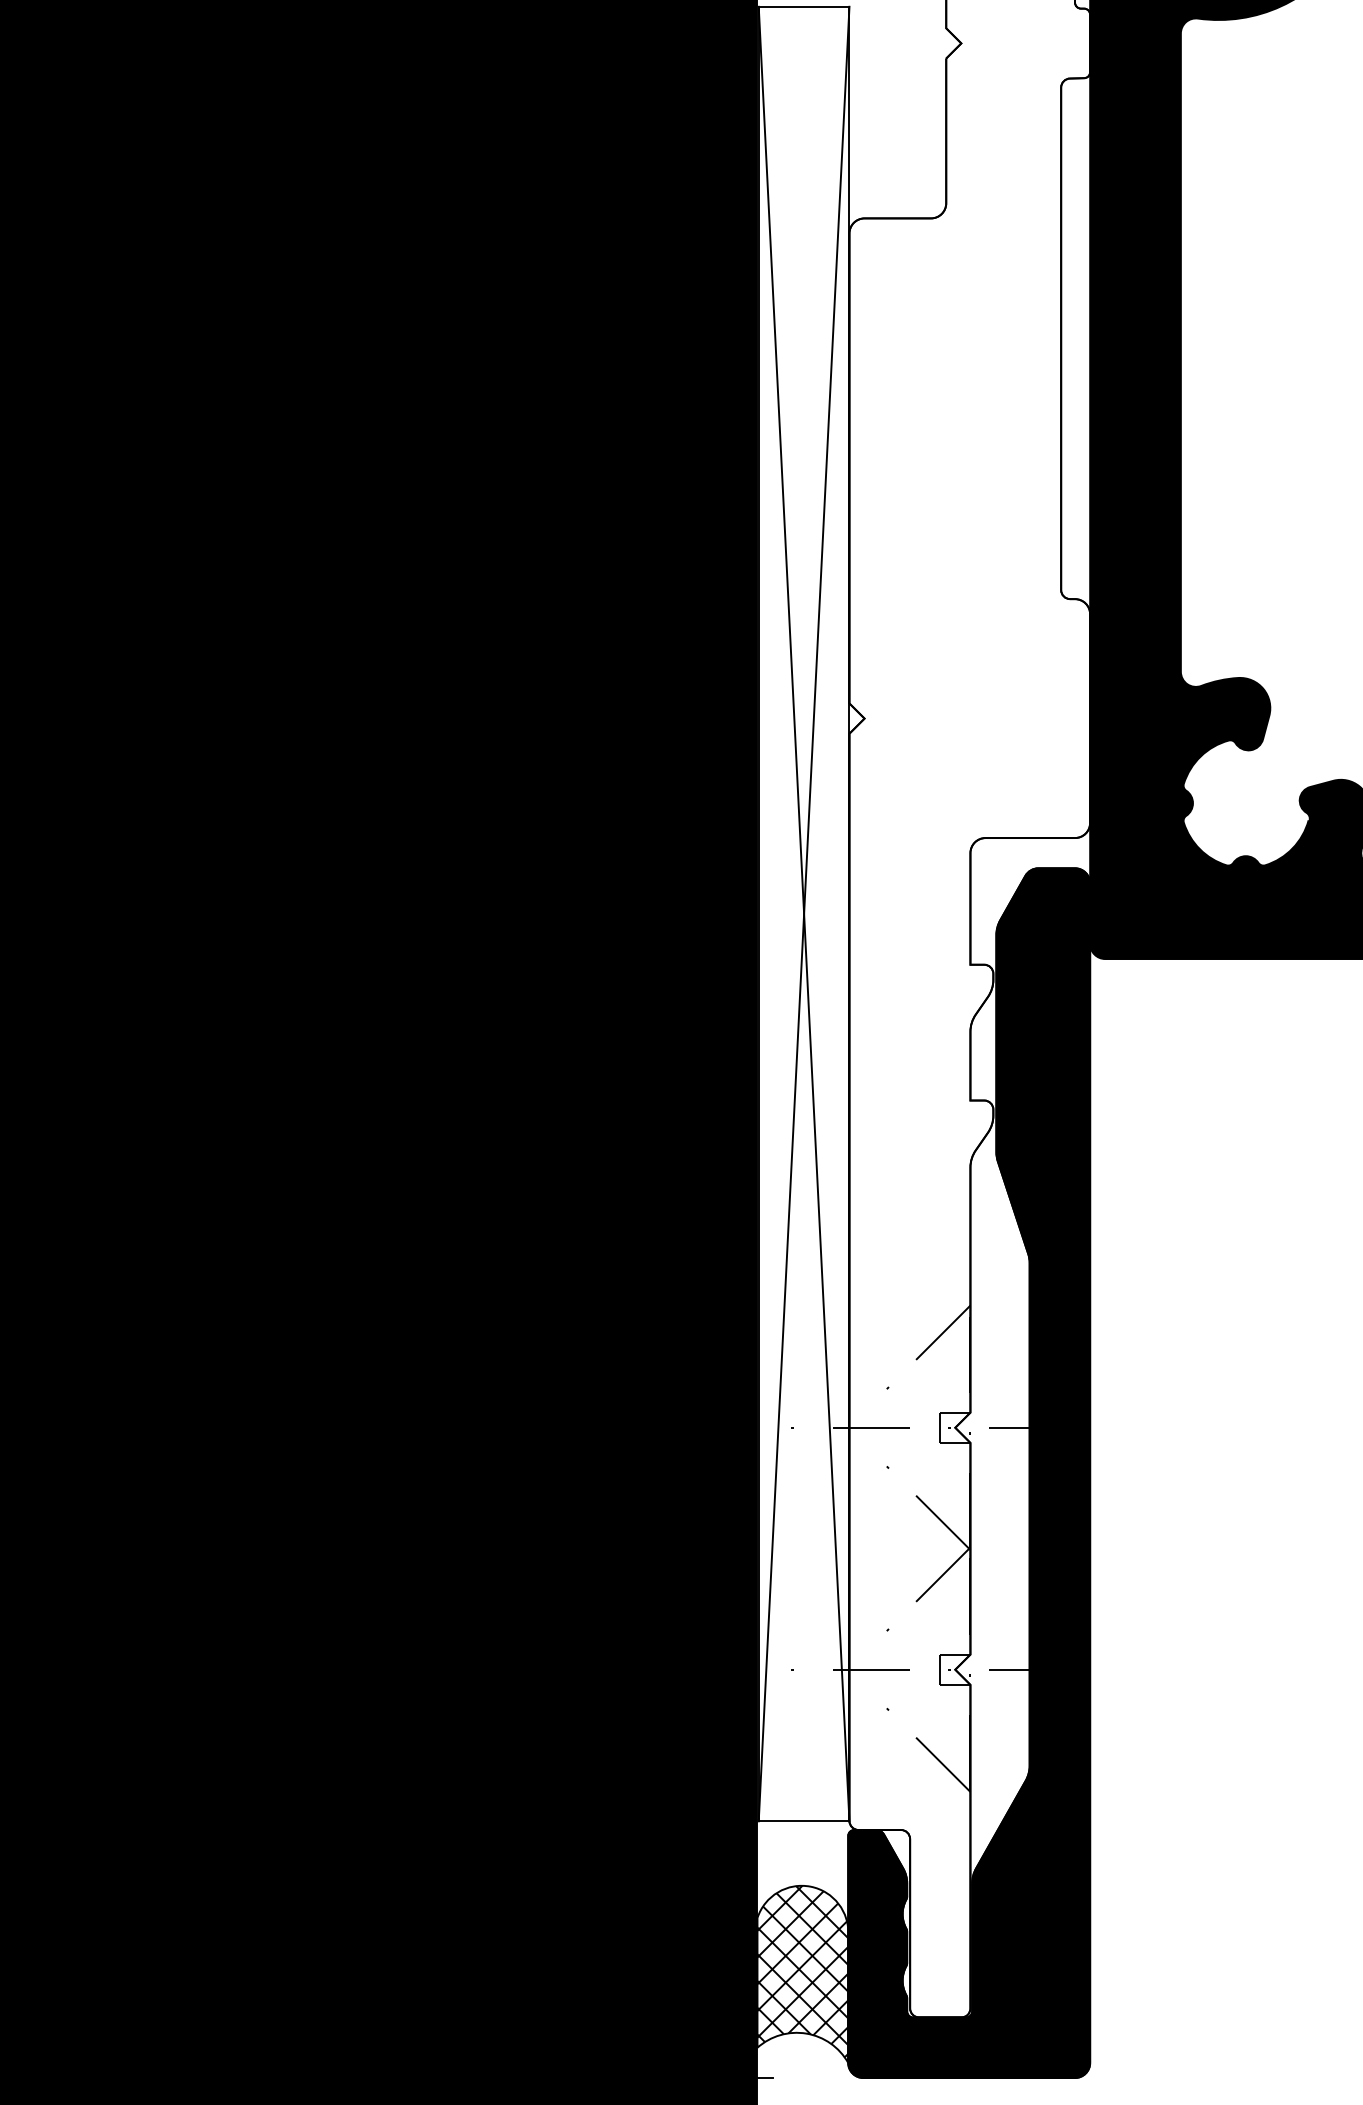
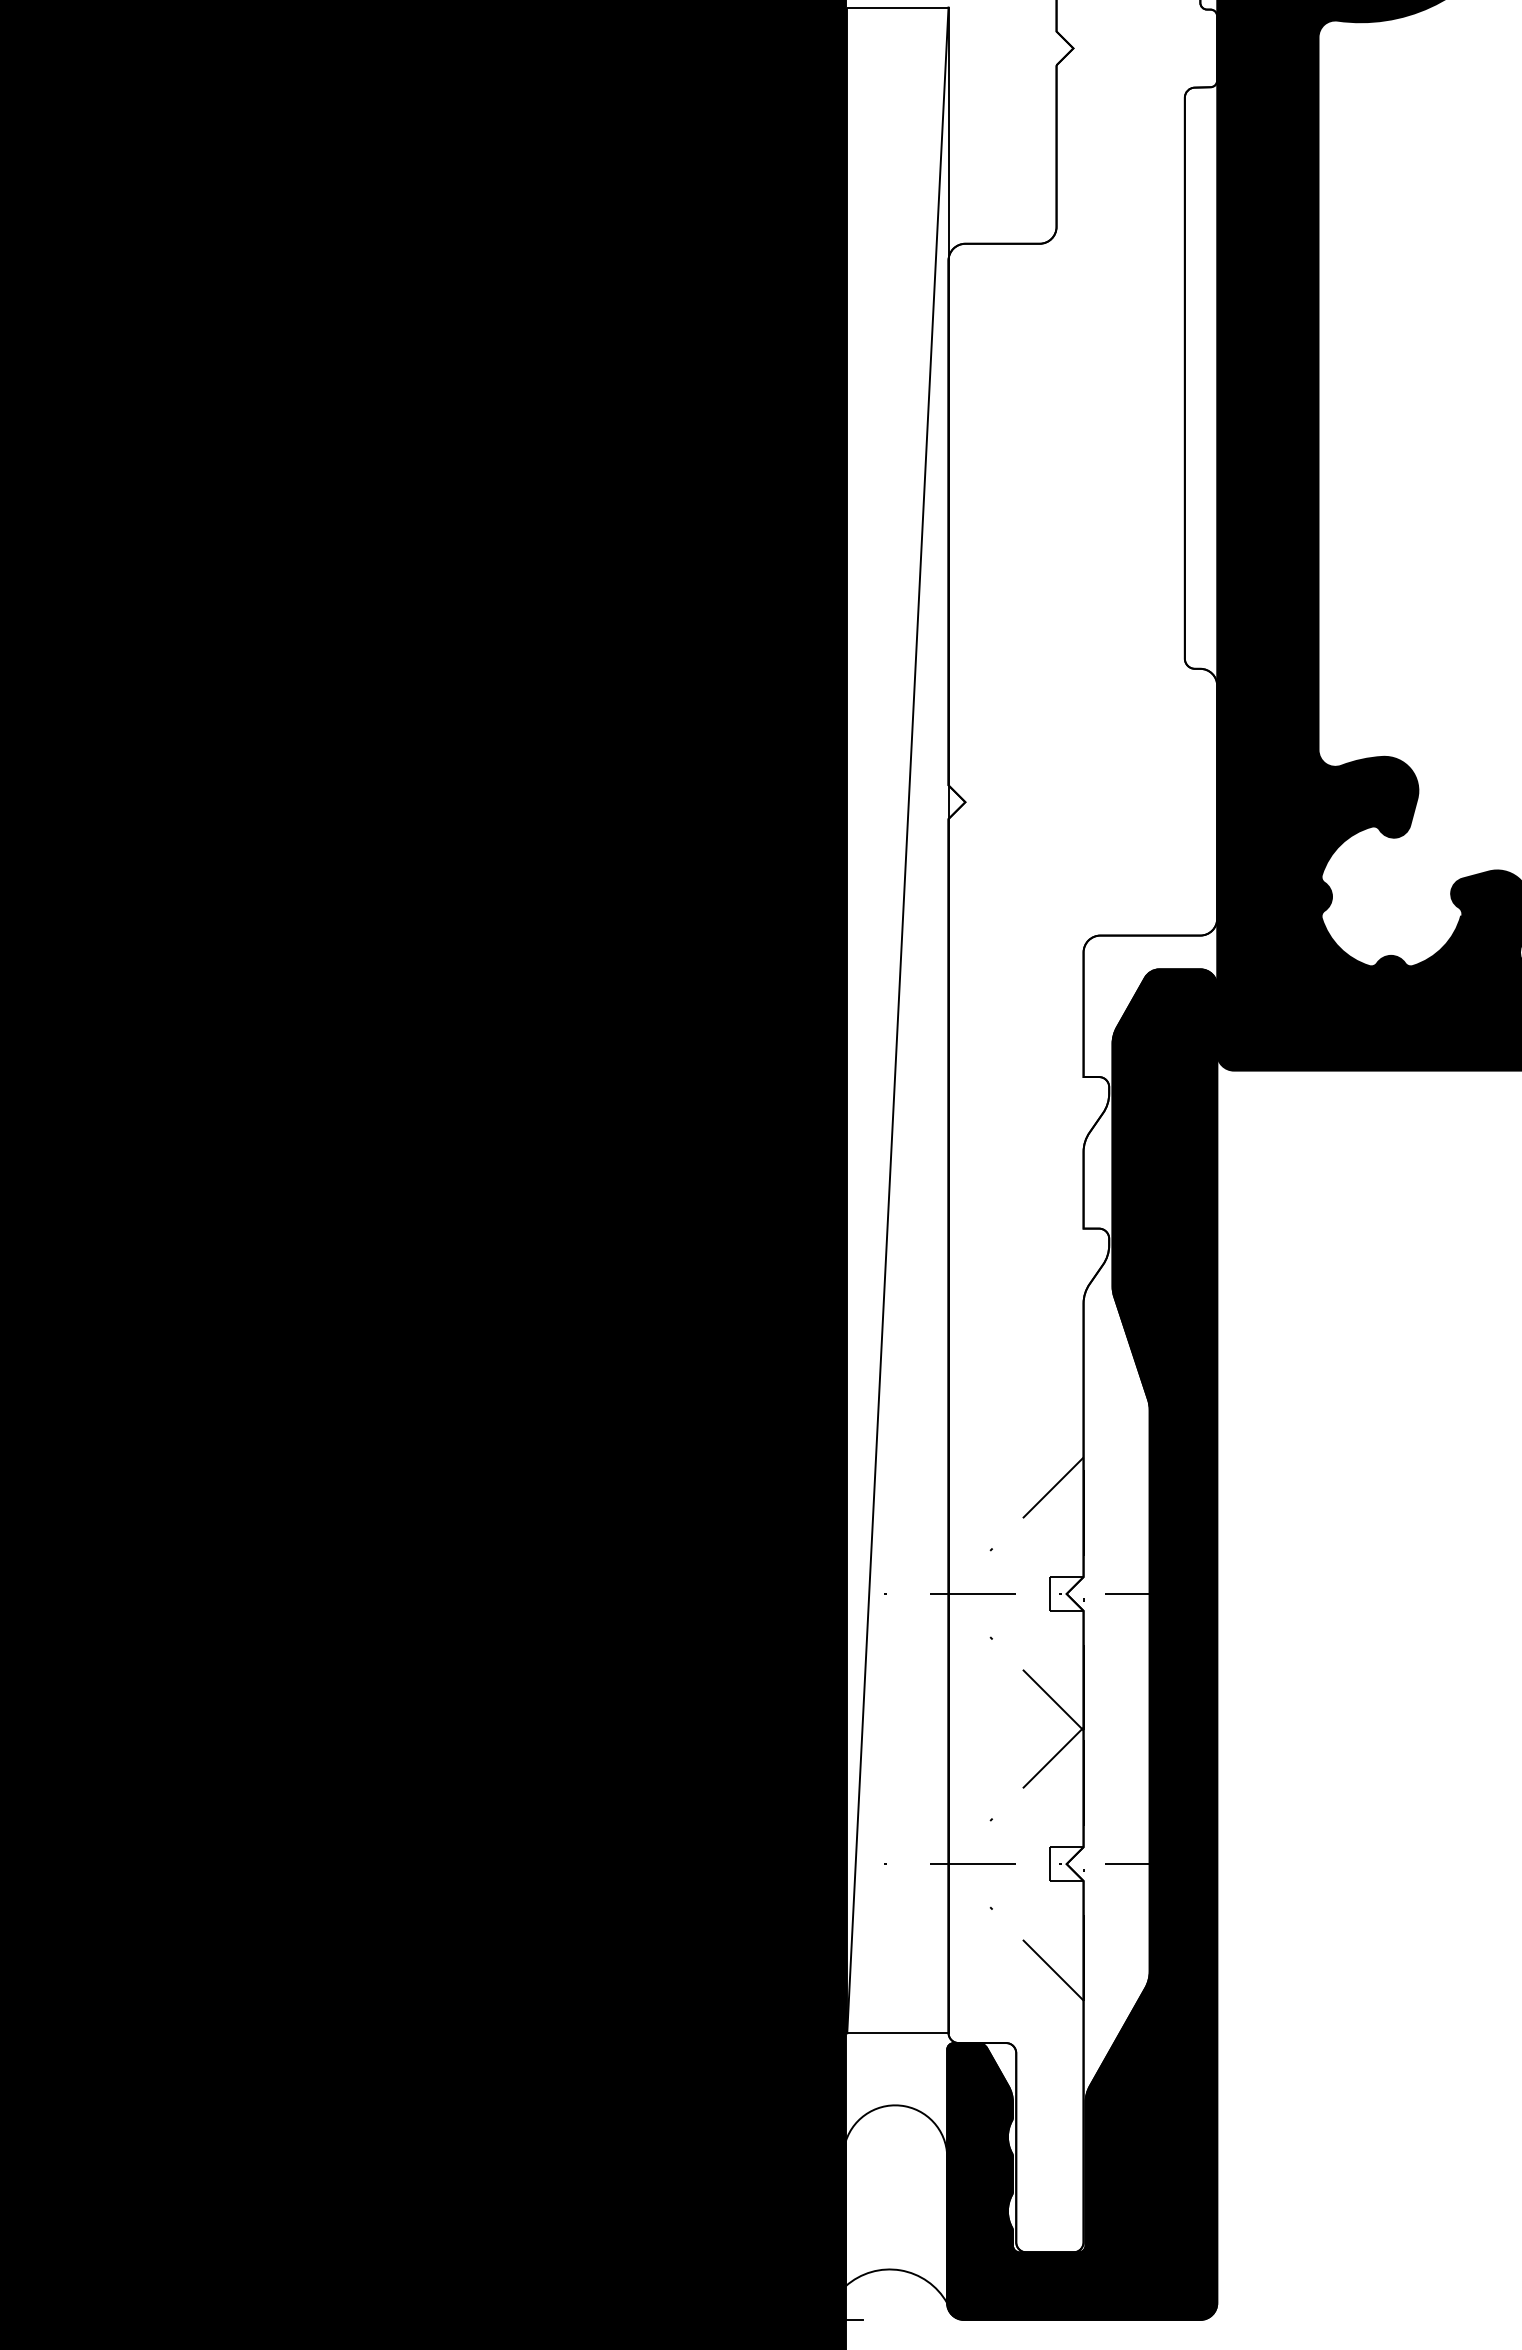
line: (803, 914) -> (897, 1020), removed
hatch: (802, 1971) -> (896, 2200), removed

